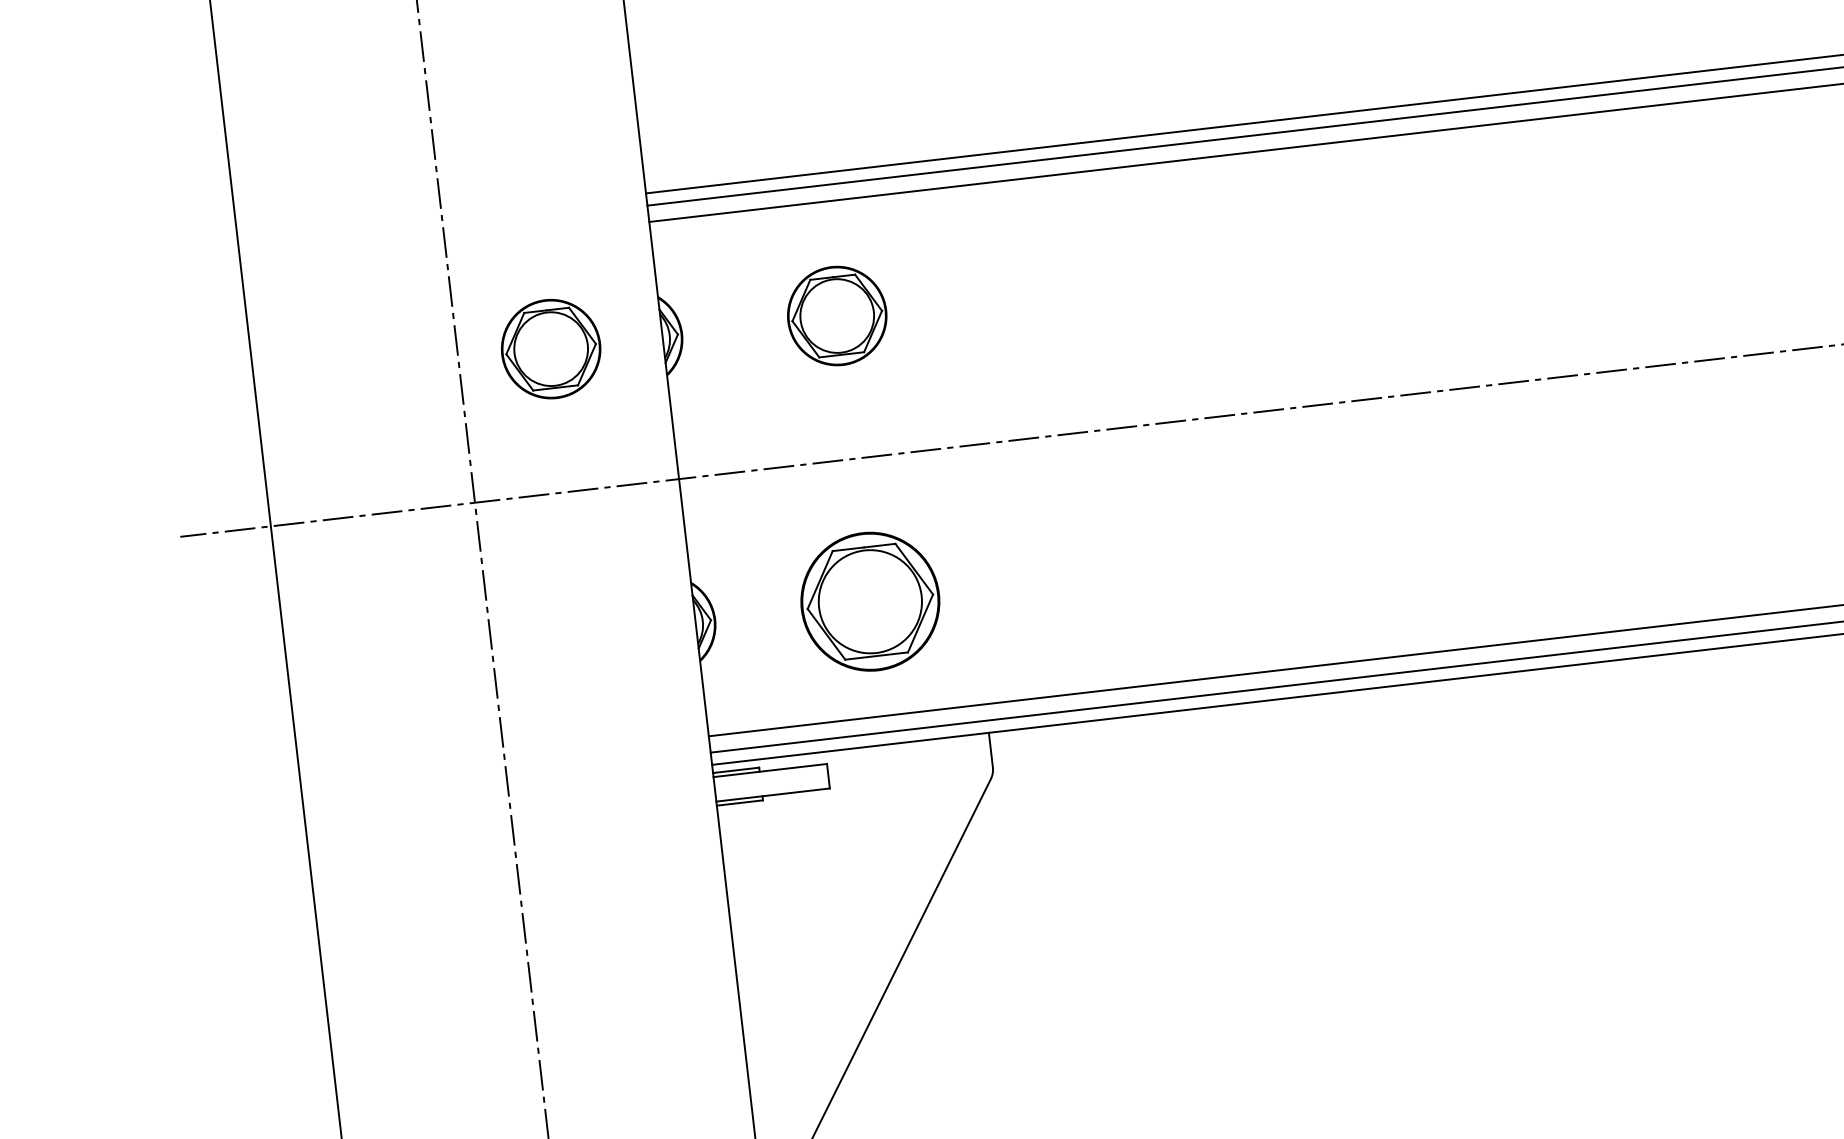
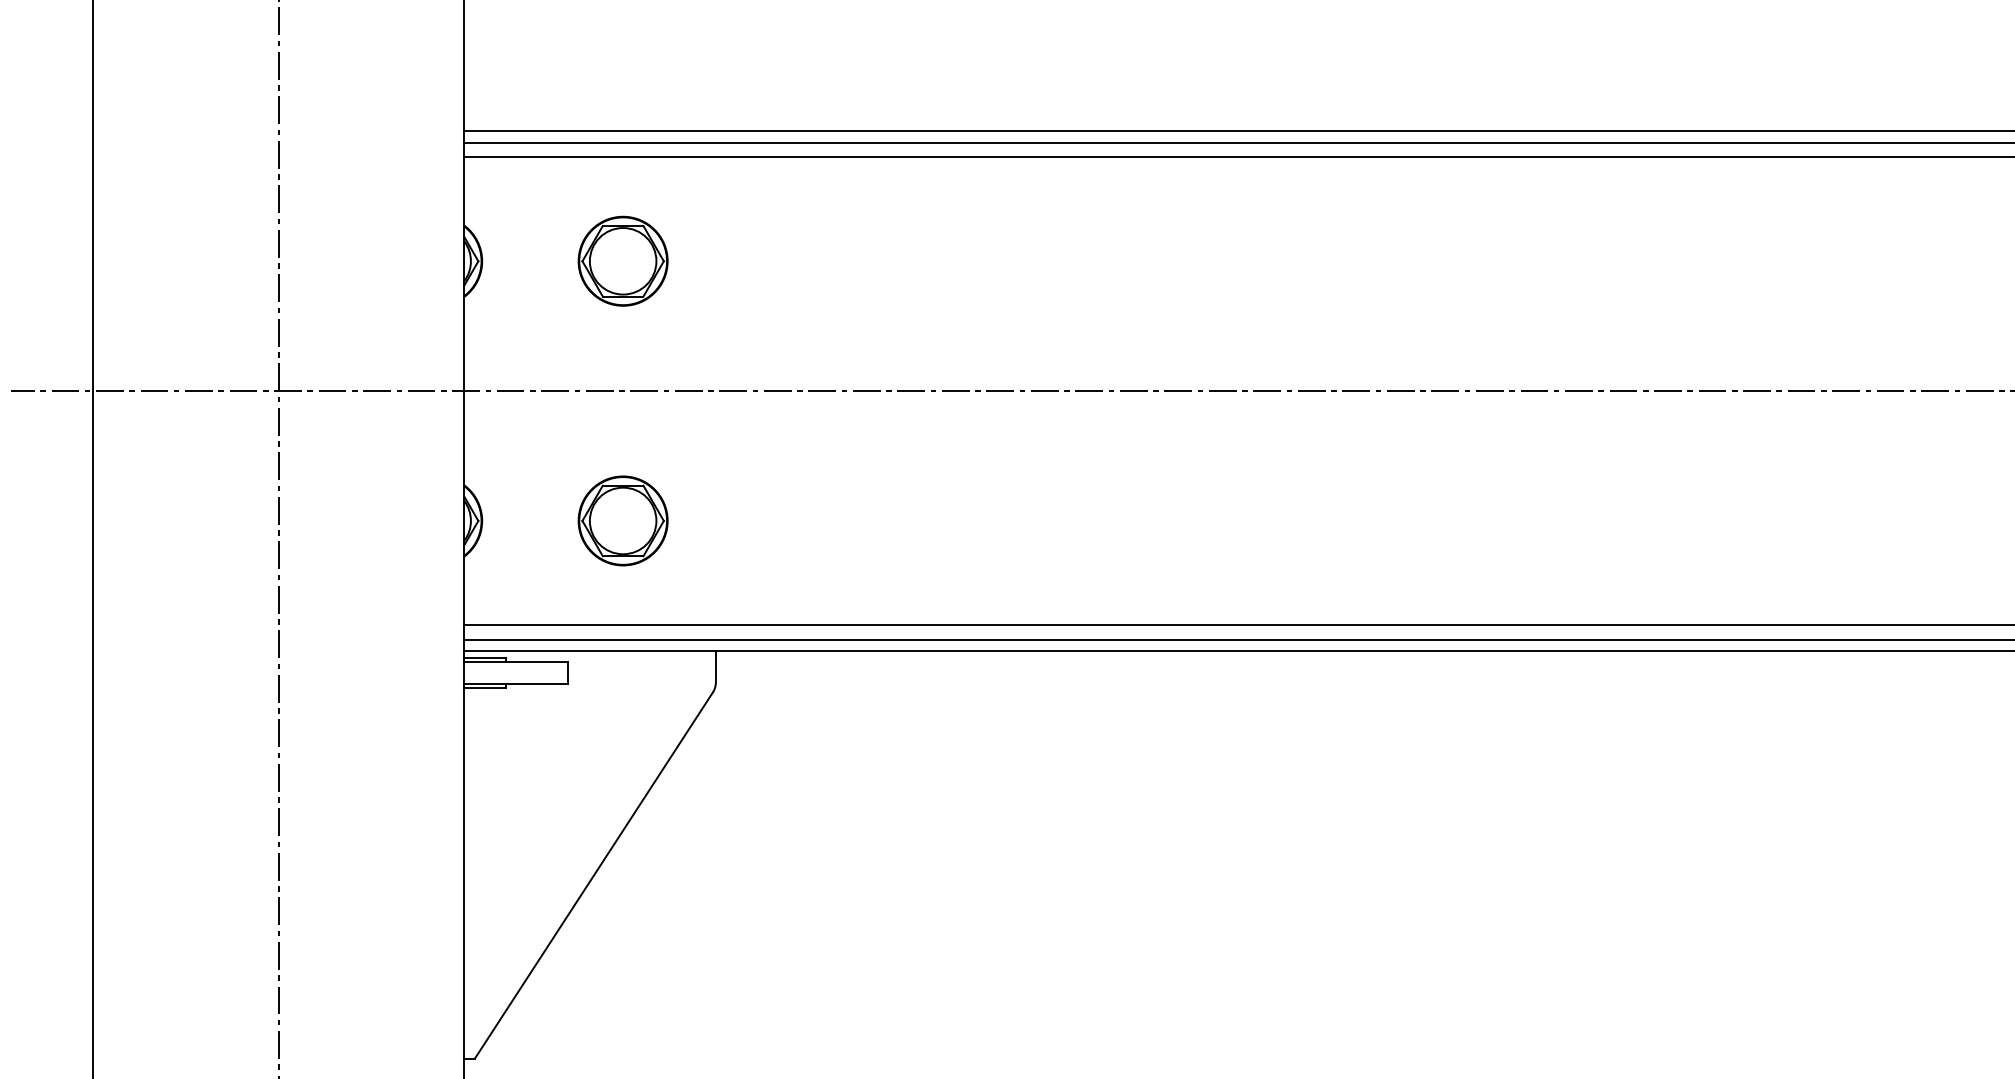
part: (550, 348) -> (362, 260), removed
part: (869, 601) -> (622, 520), size x0.71

